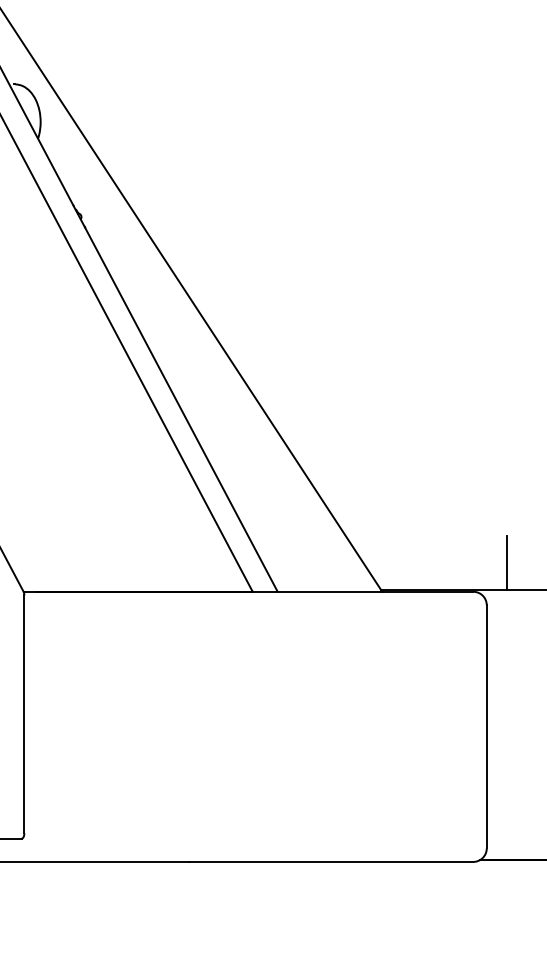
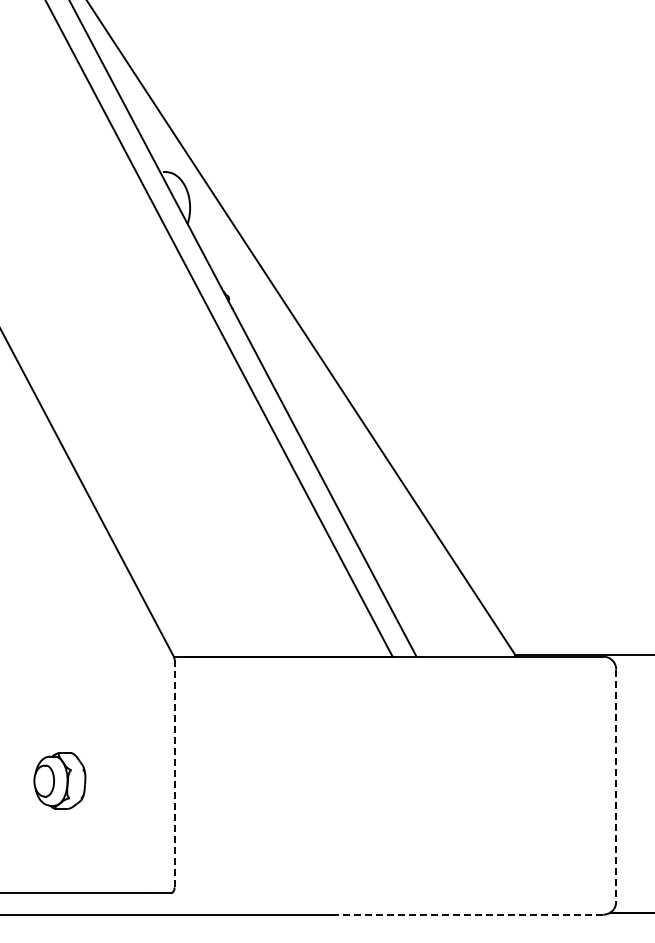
line: (506, 562) -> (635, 628), removed
line: (24, 714) -> (174, 773), solid -> dashed
line: (487, 727) -> (616, 786), solid -> dashed
line: (331, 861) -> (467, 914), solid -> dashed

